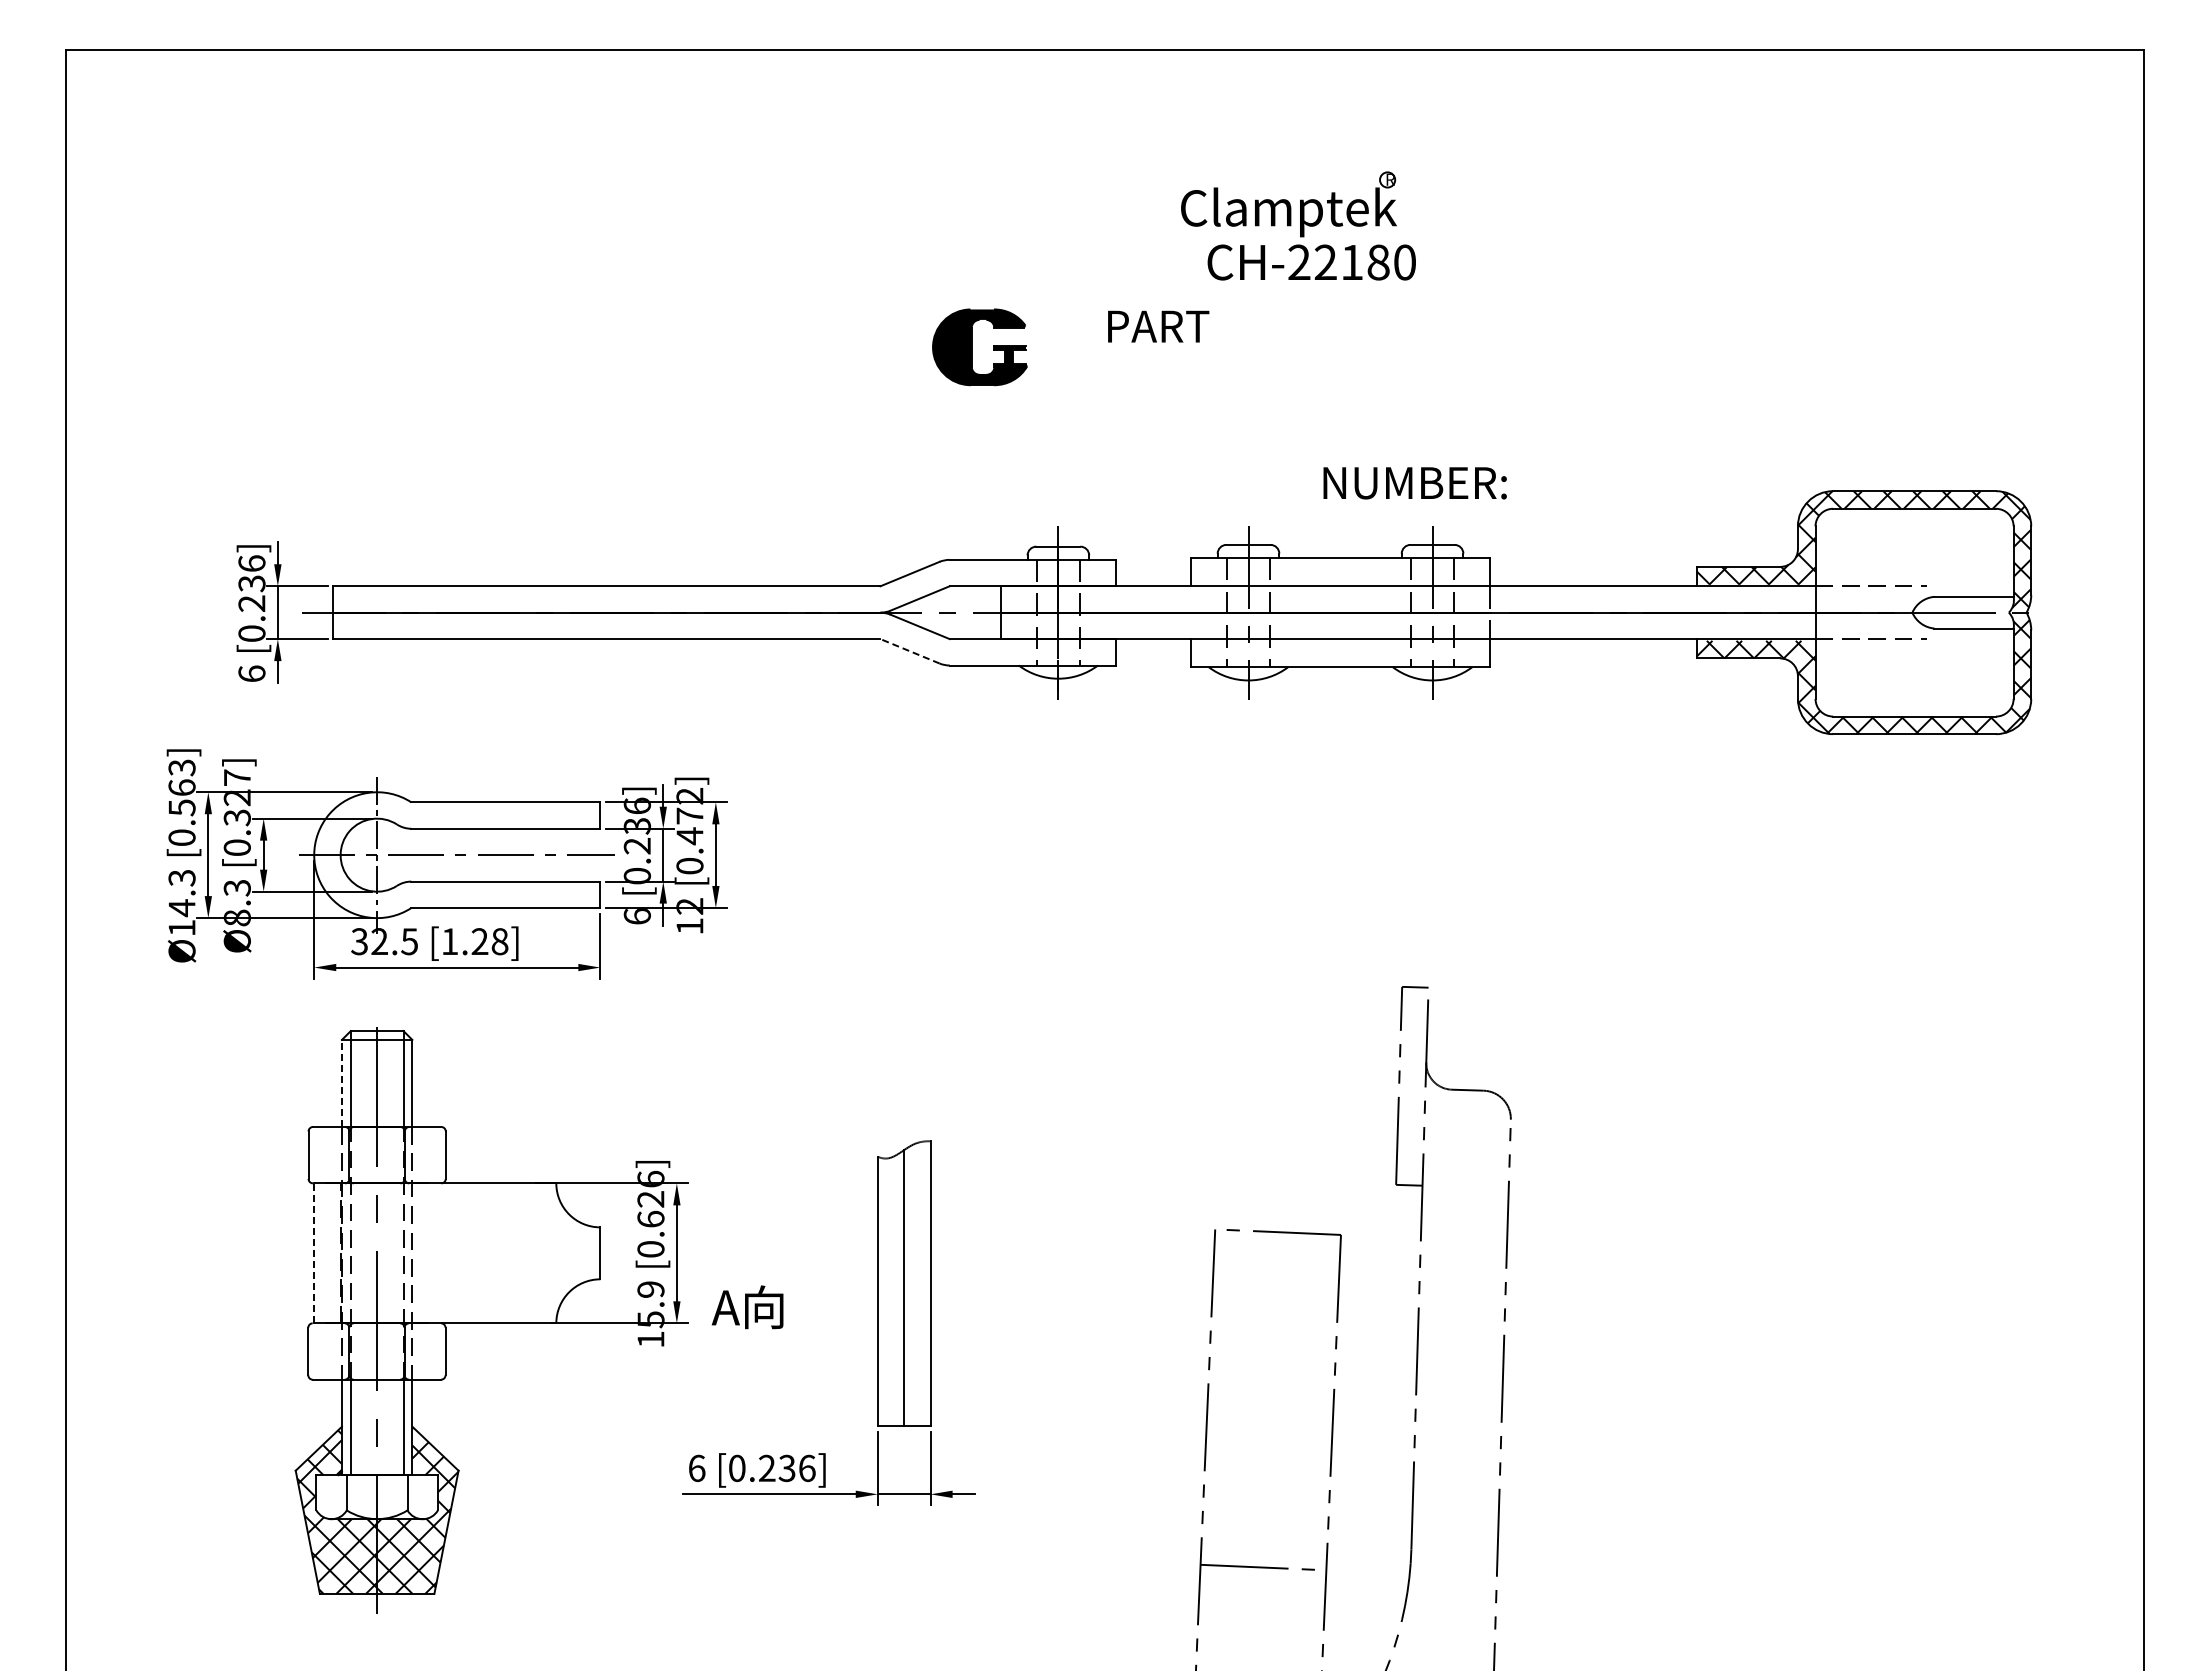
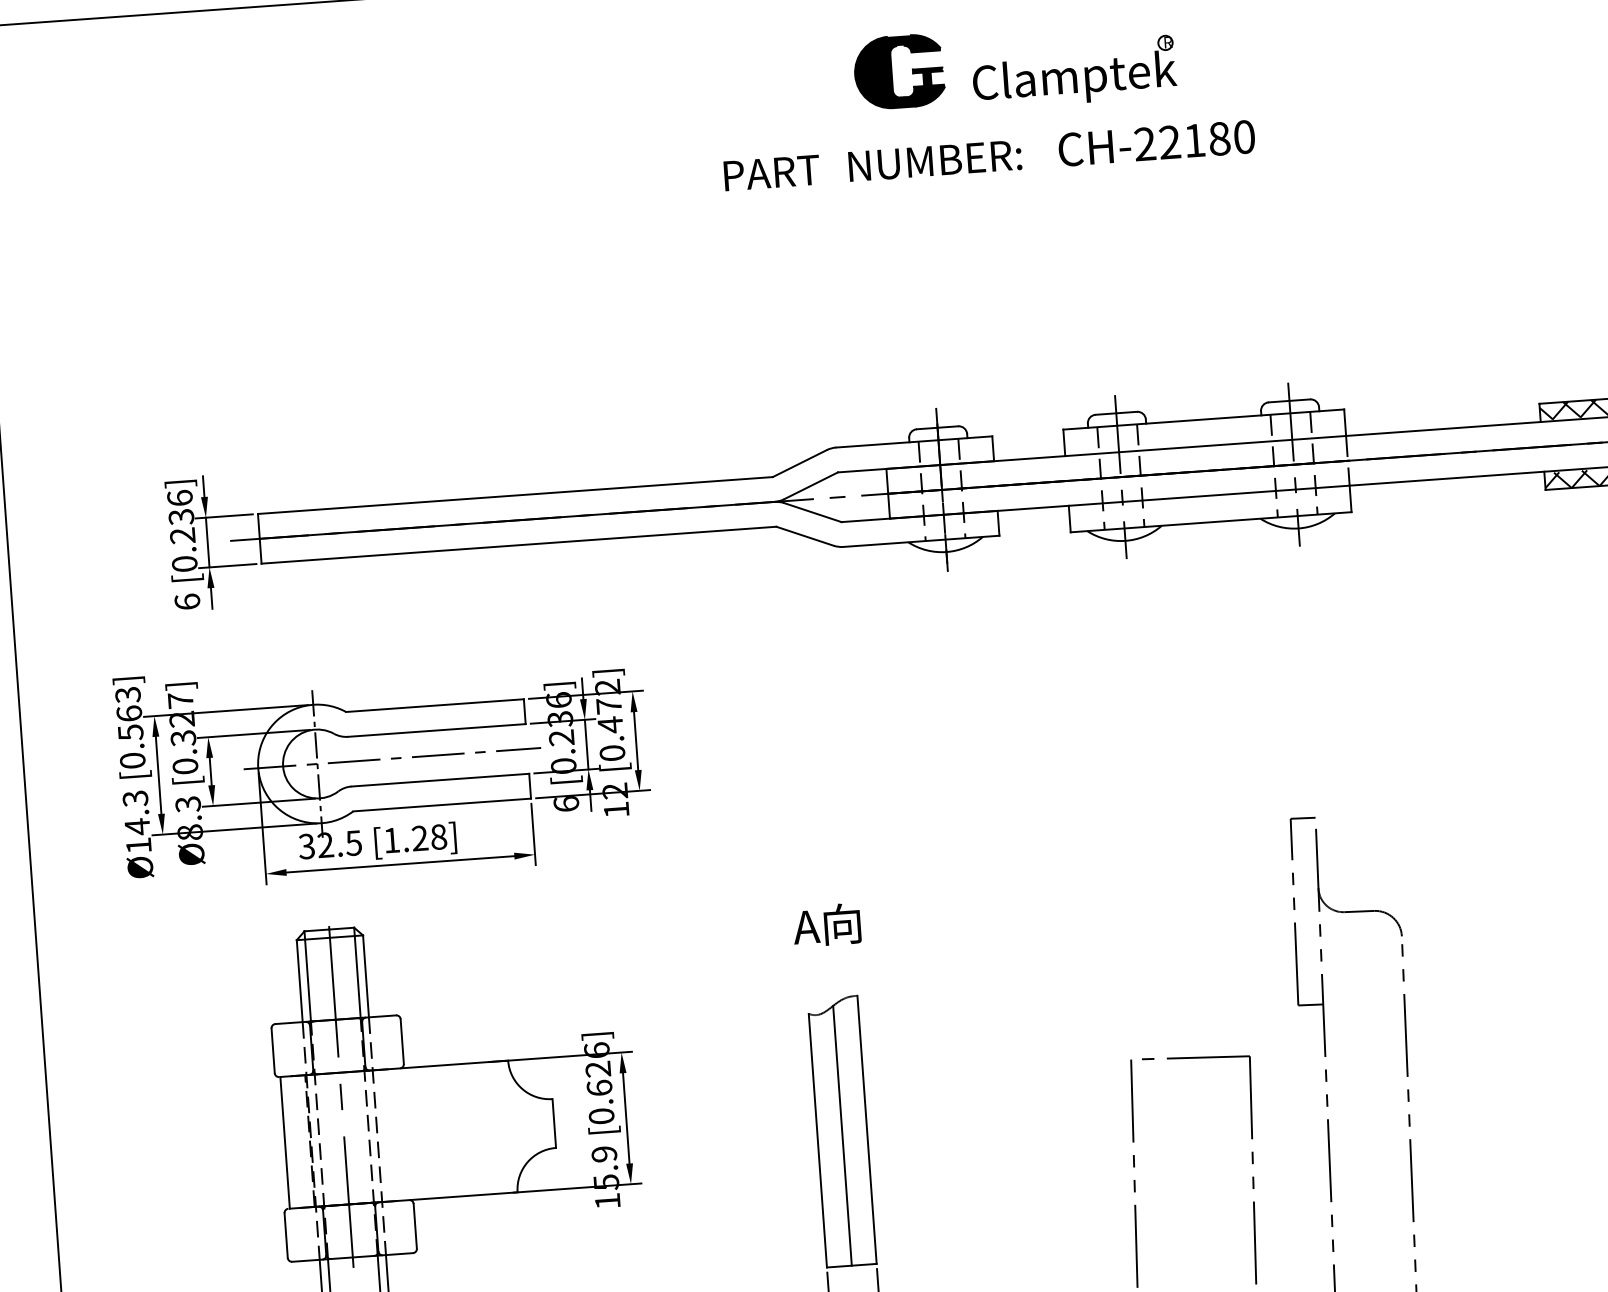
part: (1288, 204) -> (1073, 72), moved
text: (1158, 326) -> (771, 172), moved
part: (972, 347) -> (892, 72), moved
text: (1414, 483) -> (934, 161), moved
line: (910, 651) -> (805, 536), dashed -> solid
line: (341, 1083) -> (299, 981), dashed -> solid
line: (314, 1253) -> (285, 1142), dashed -> solid
text: (747, 1307) -> (826, 925), moved

